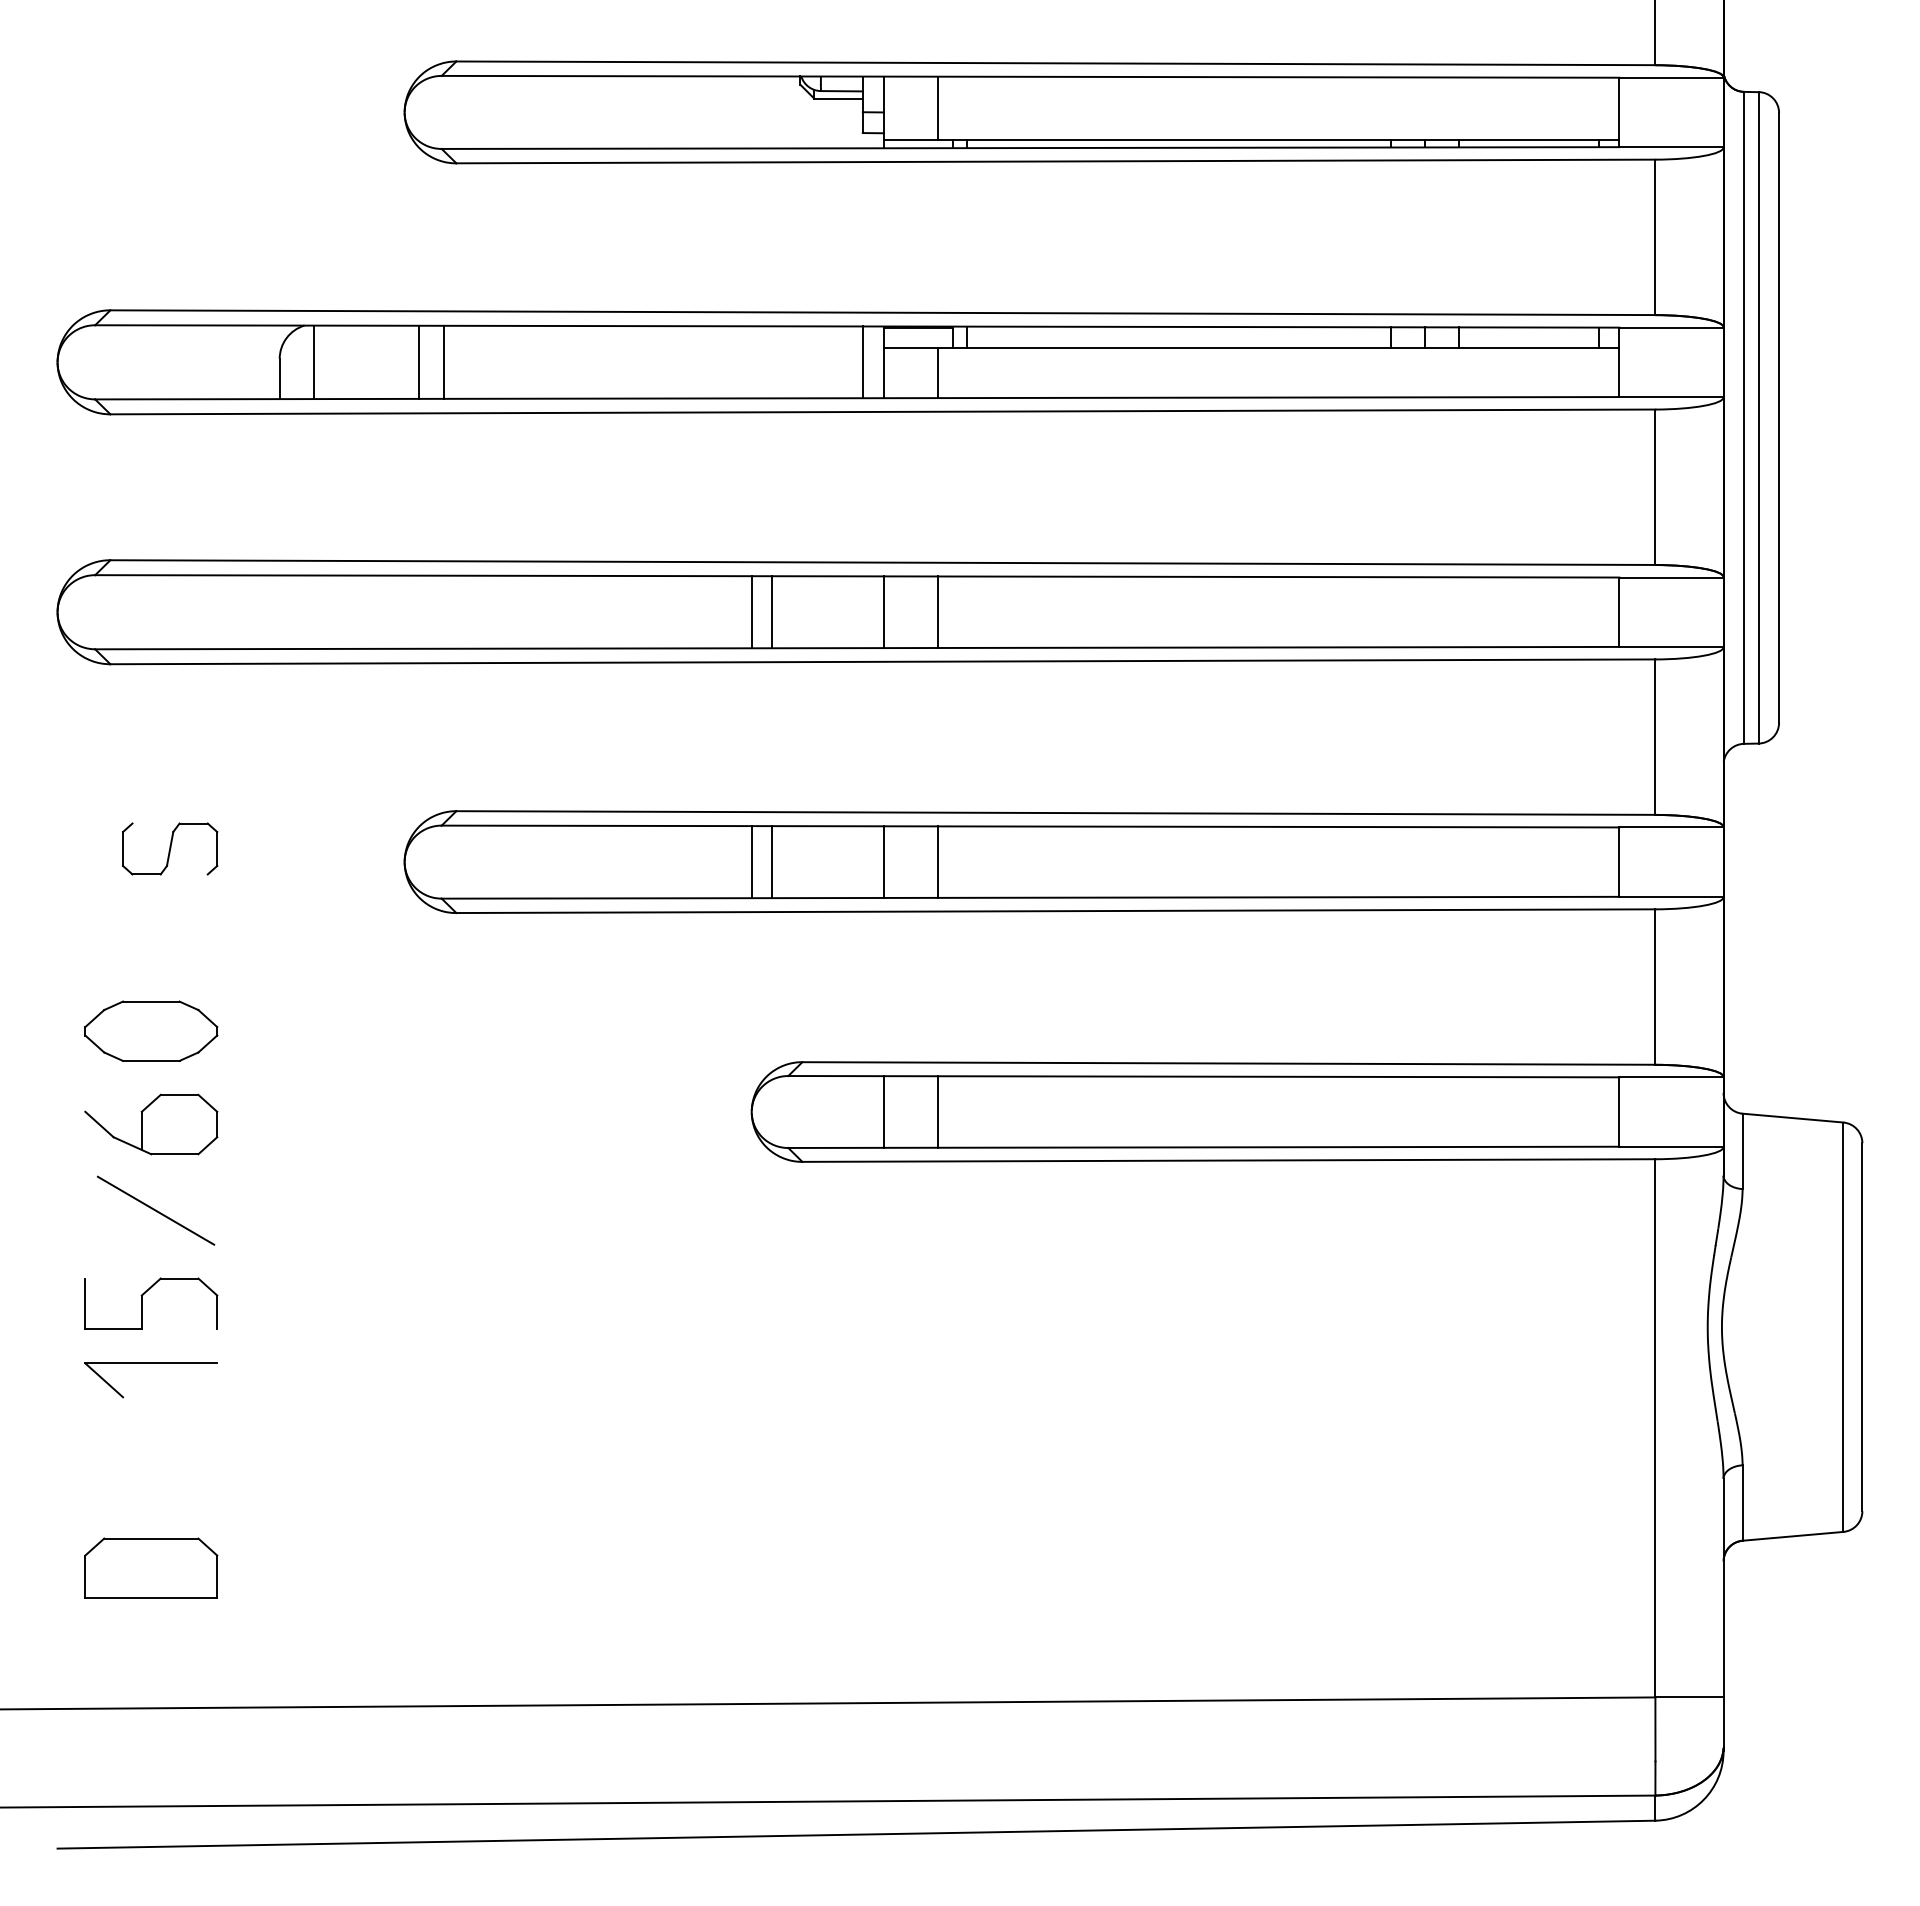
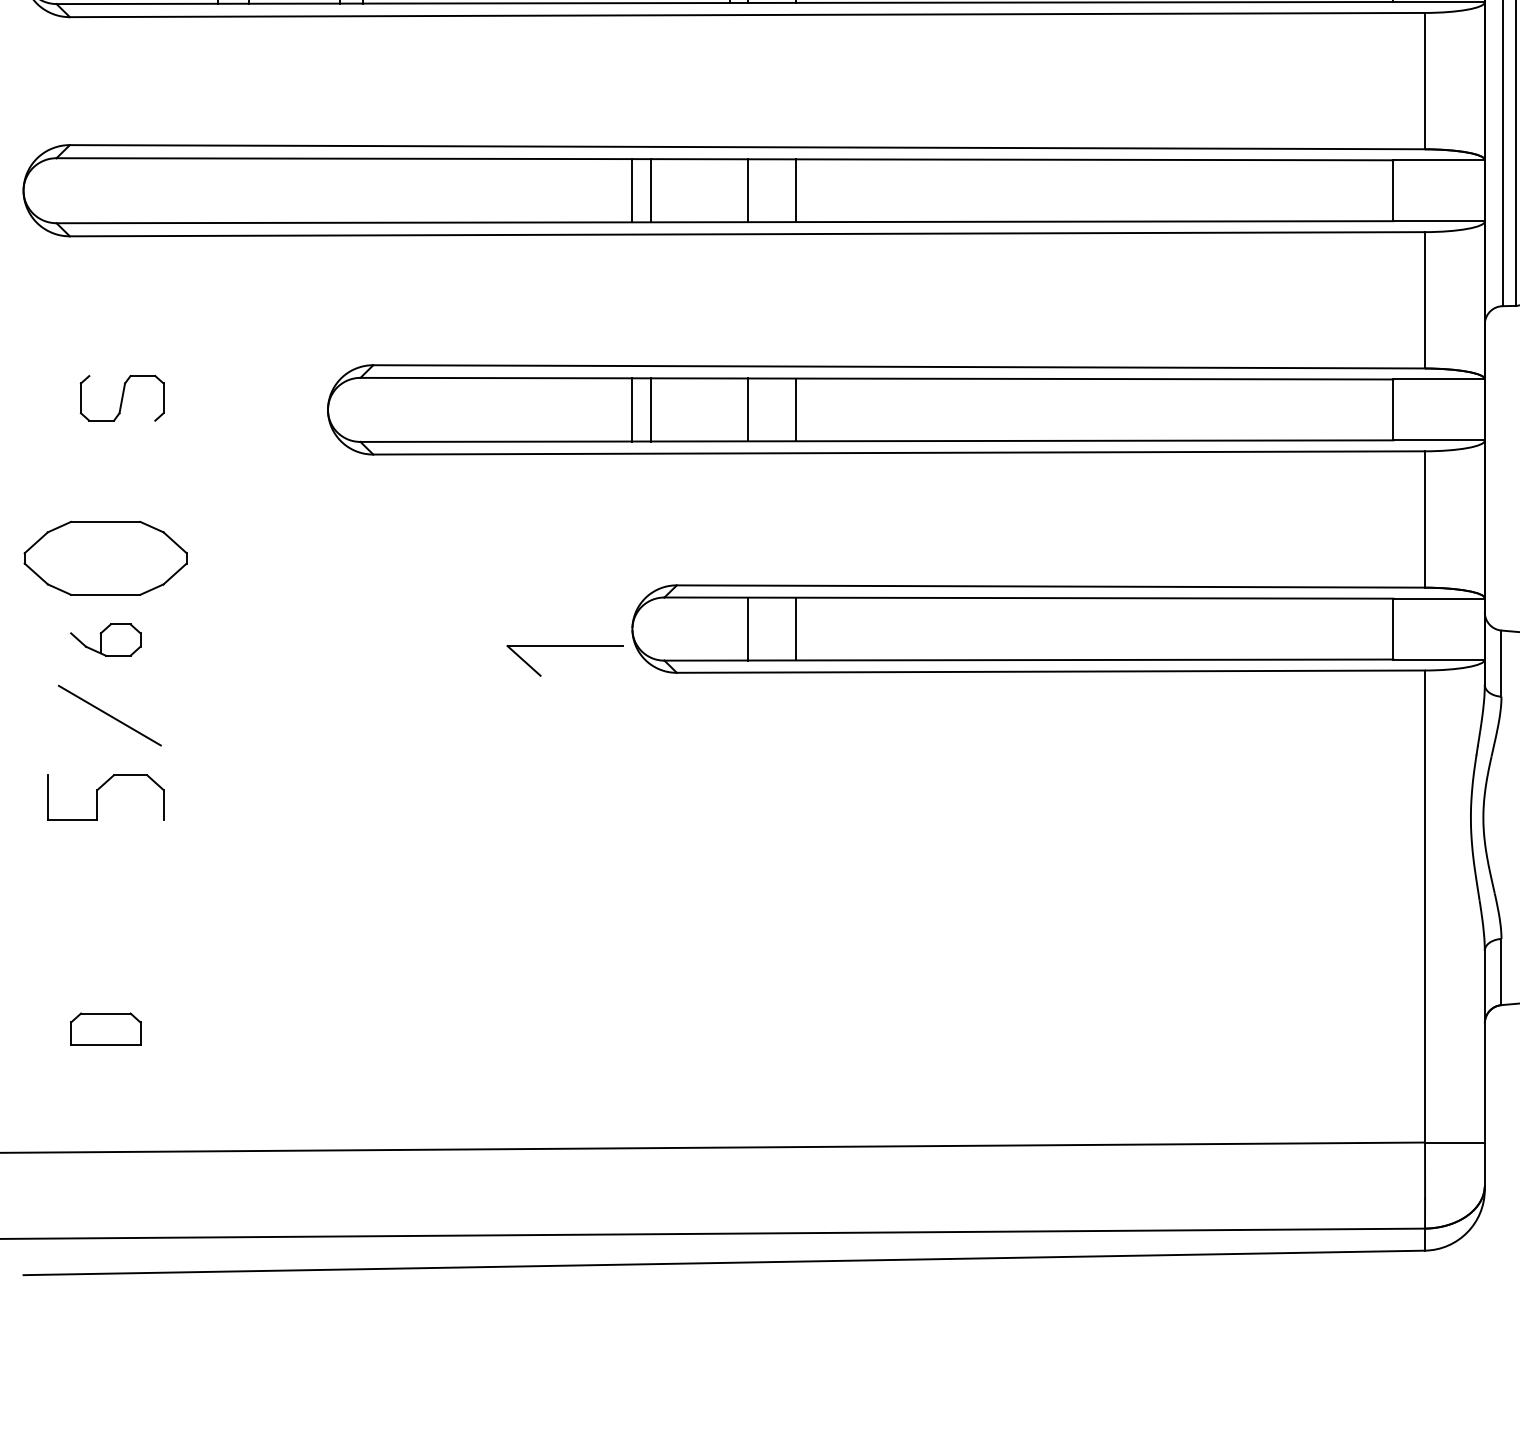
part: (151, 1030) -> (105, 557), size x1.4
part: (151, 1124) -> (105, 640), size x0.6
part: (150, 1363) -> (564, 646), moved
part: (151, 1567) -> (105, 1028), size x0.6

